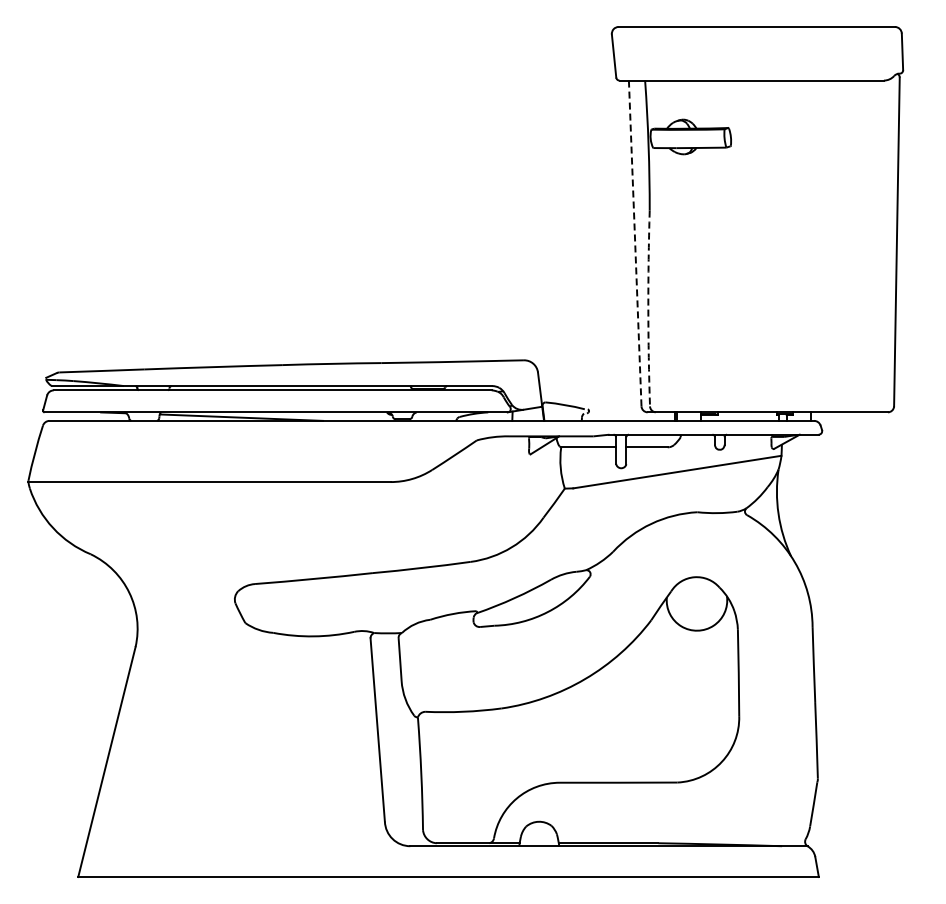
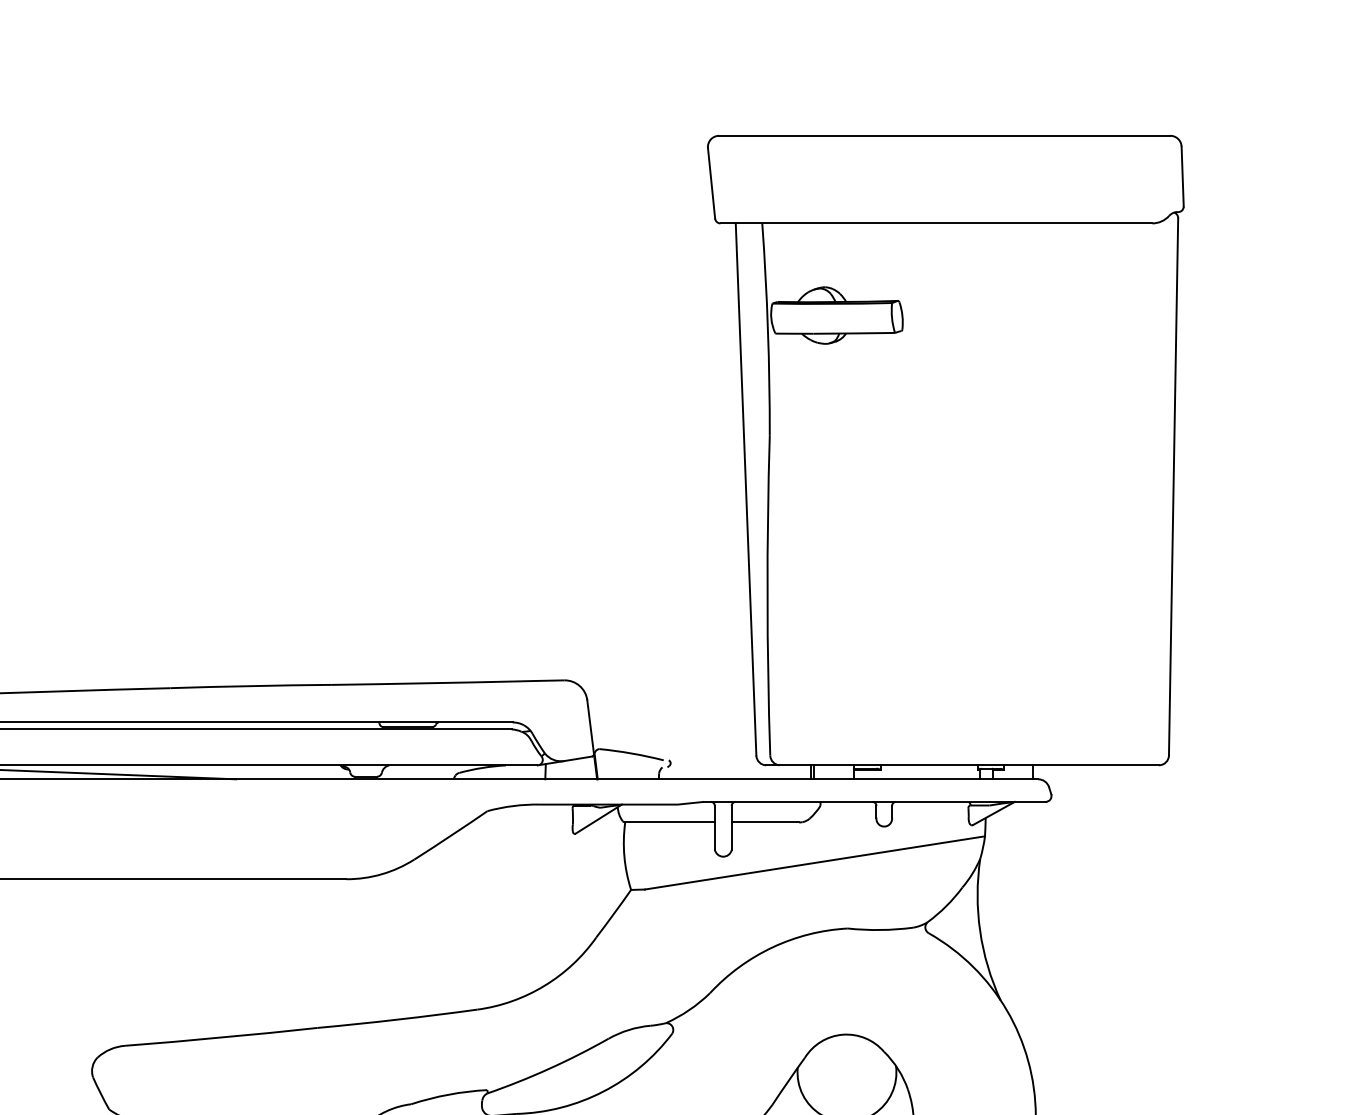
line: (635, 242) -> (746, 487), dashed -> solid
arc: (648, 308) -> (767, 595), dashed -> solid

